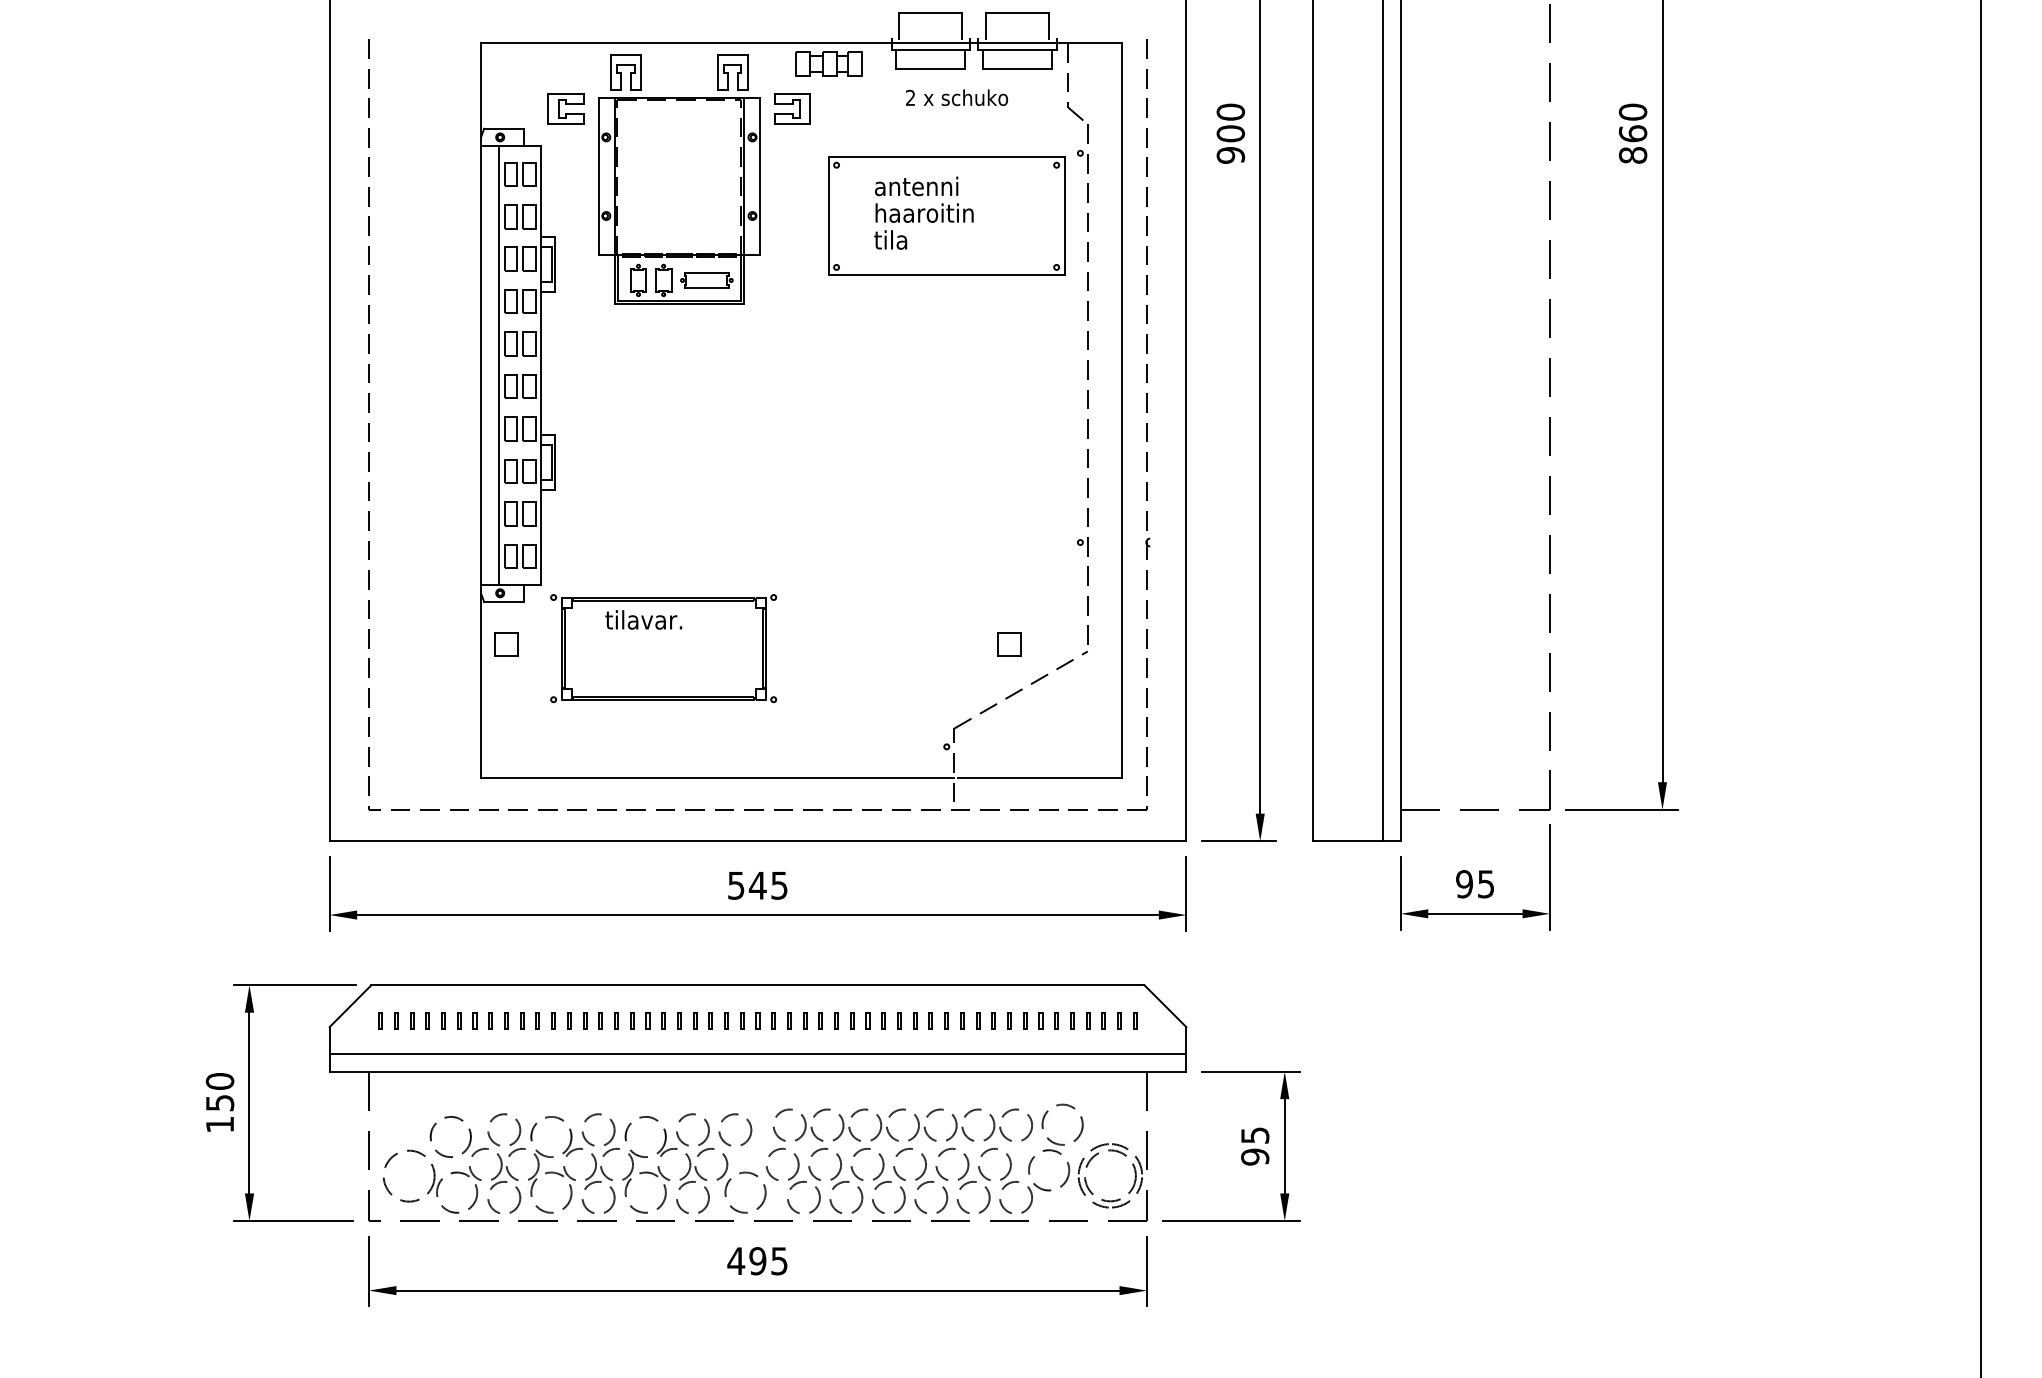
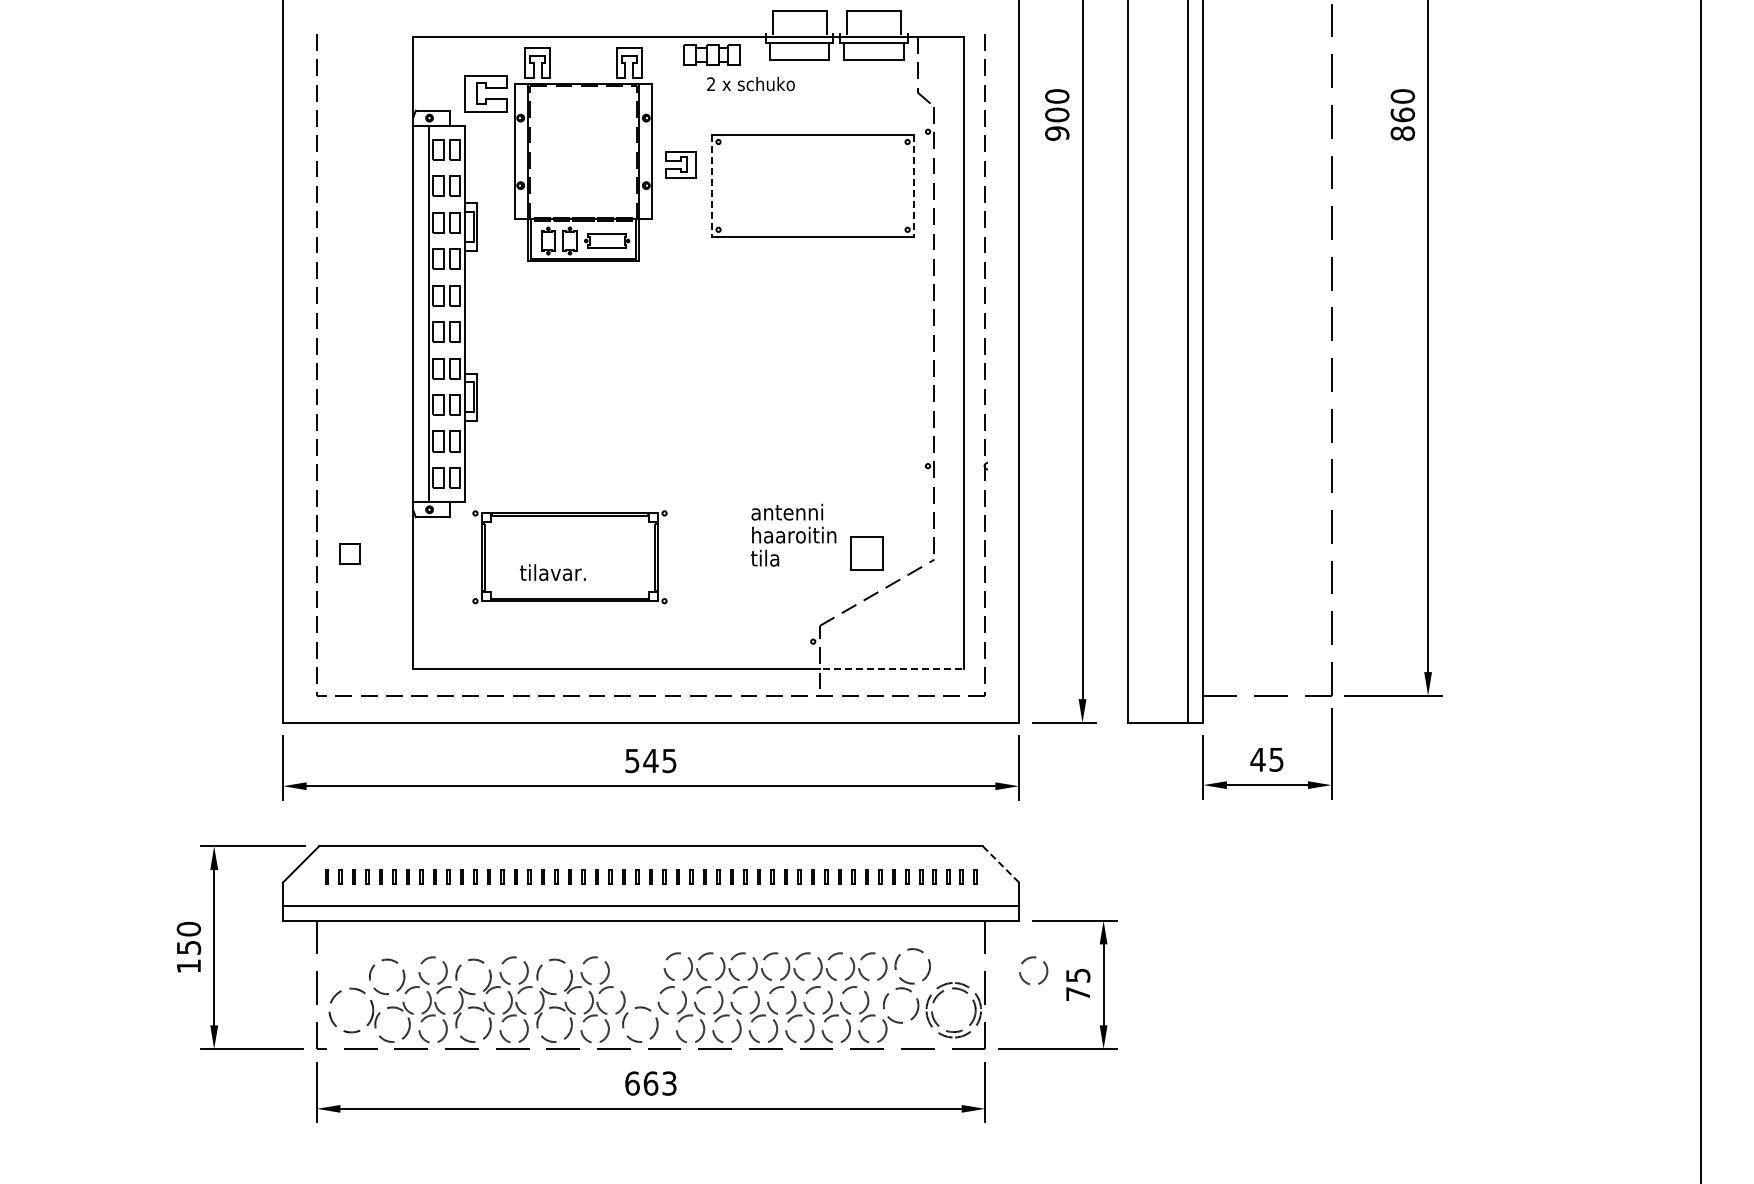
text: (956, 98) -> (750, 84), moved
part: (565, 108) -> (485, 93), size x1.4
part: (792, 108) -> (680, 164), moved
text: (923, 212) -> (793, 534), moved
line: (828, 215) -> (711, 185), solid -> dashed
line: (1064, 215) -> (914, 185), solid -> dashed
text: (643, 619) -> (552, 572), moved
part: (505, 644) -> (349, 553), moved
part: (1008, 644) -> (866, 553), size x1.6
line: (1040, 778) -> (893, 668), solid -> dashed
text: (1463, 883) -> (1257, 759), 95 -> 45
line: (1164, 1006) -> (1000, 864), solid -> dashed
circle: (735, 1129) -> (1033, 970), moved
text: (1255, 1157) -> (1078, 994), 95 -> 75
text: (757, 1261) -> (650, 1083), 495 -> 663

